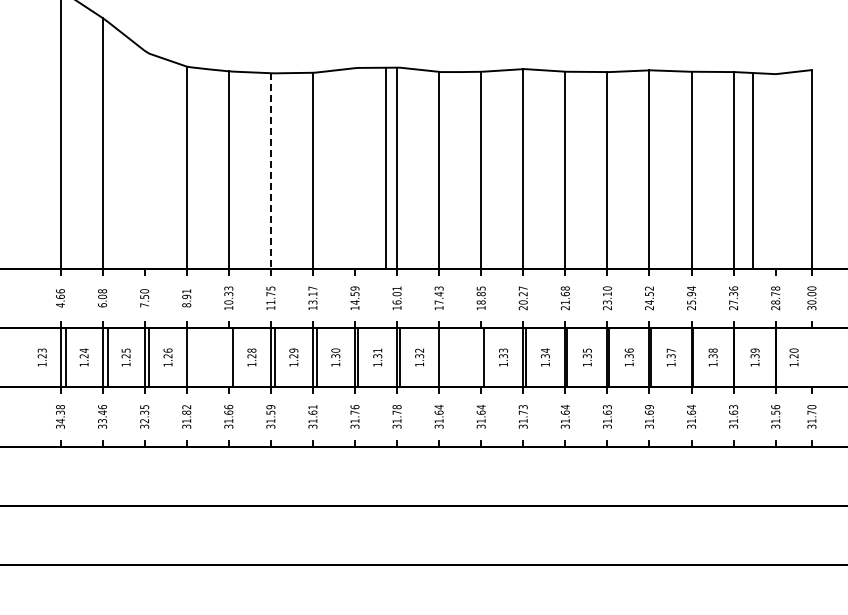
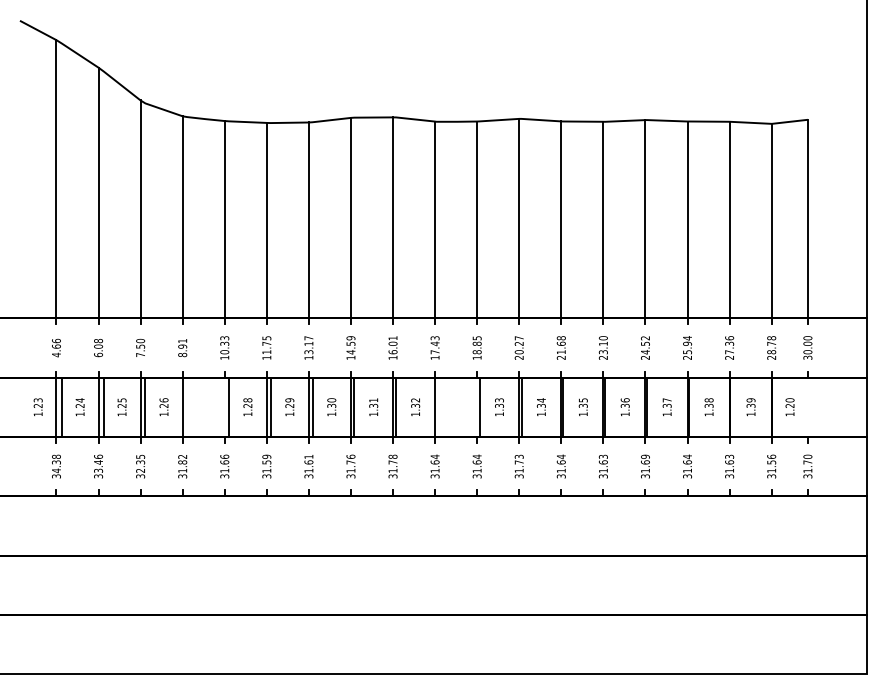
line: (144, 159) -> (140, 209), added
line: (385, 167) -> (350, 217), moved
line: (270, 170) -> (266, 220), dashed -> solid
line: (752, 170) -> (771, 220), moved

